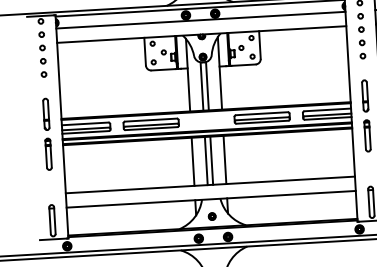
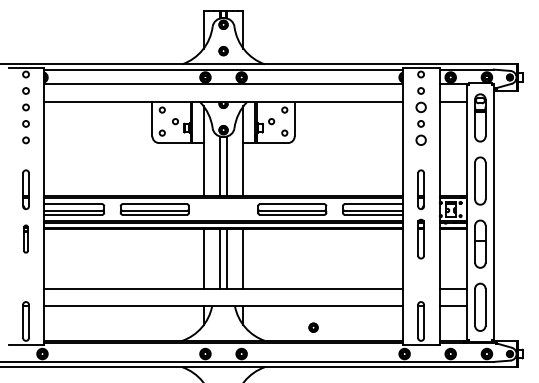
circle: (360, 29) -> (420, 107), size x1.6
circle: (362, 56) -> (420, 140), size x1.6
part: (48, 153) -> (25, 238), size x0.7
part: (212, 216) -> (313, 327), moved

